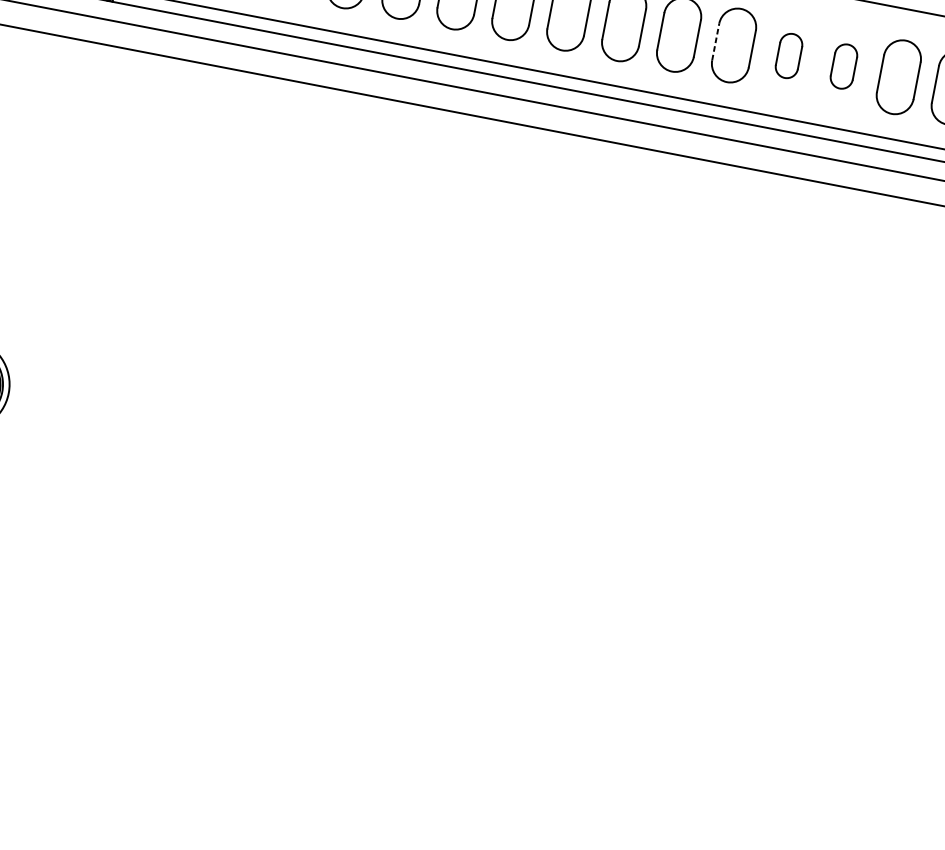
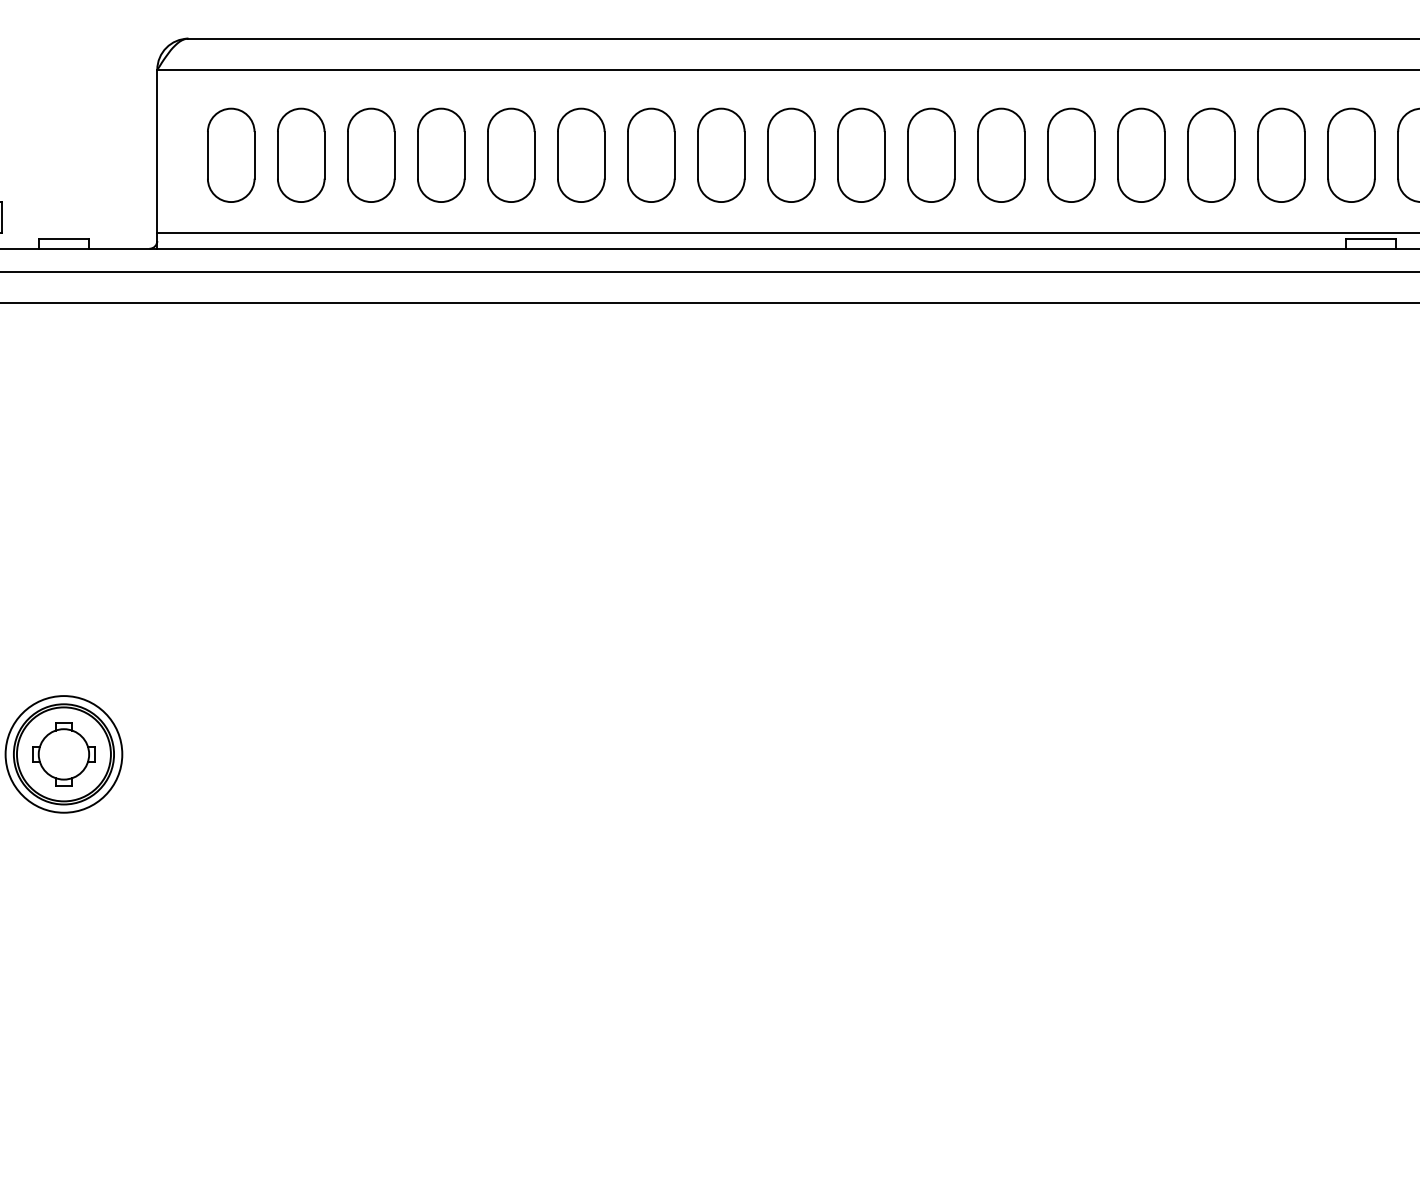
line: (716, 41) -> (908, 154), dashed -> solid
part: (789, 55) -> (1001, 154), size x1.67
part: (844, 66) -> (1071, 154), size x1.67

